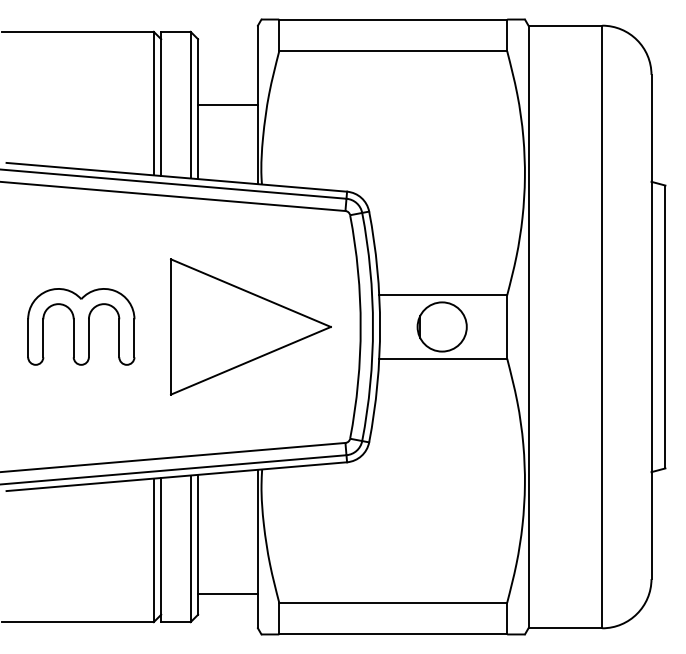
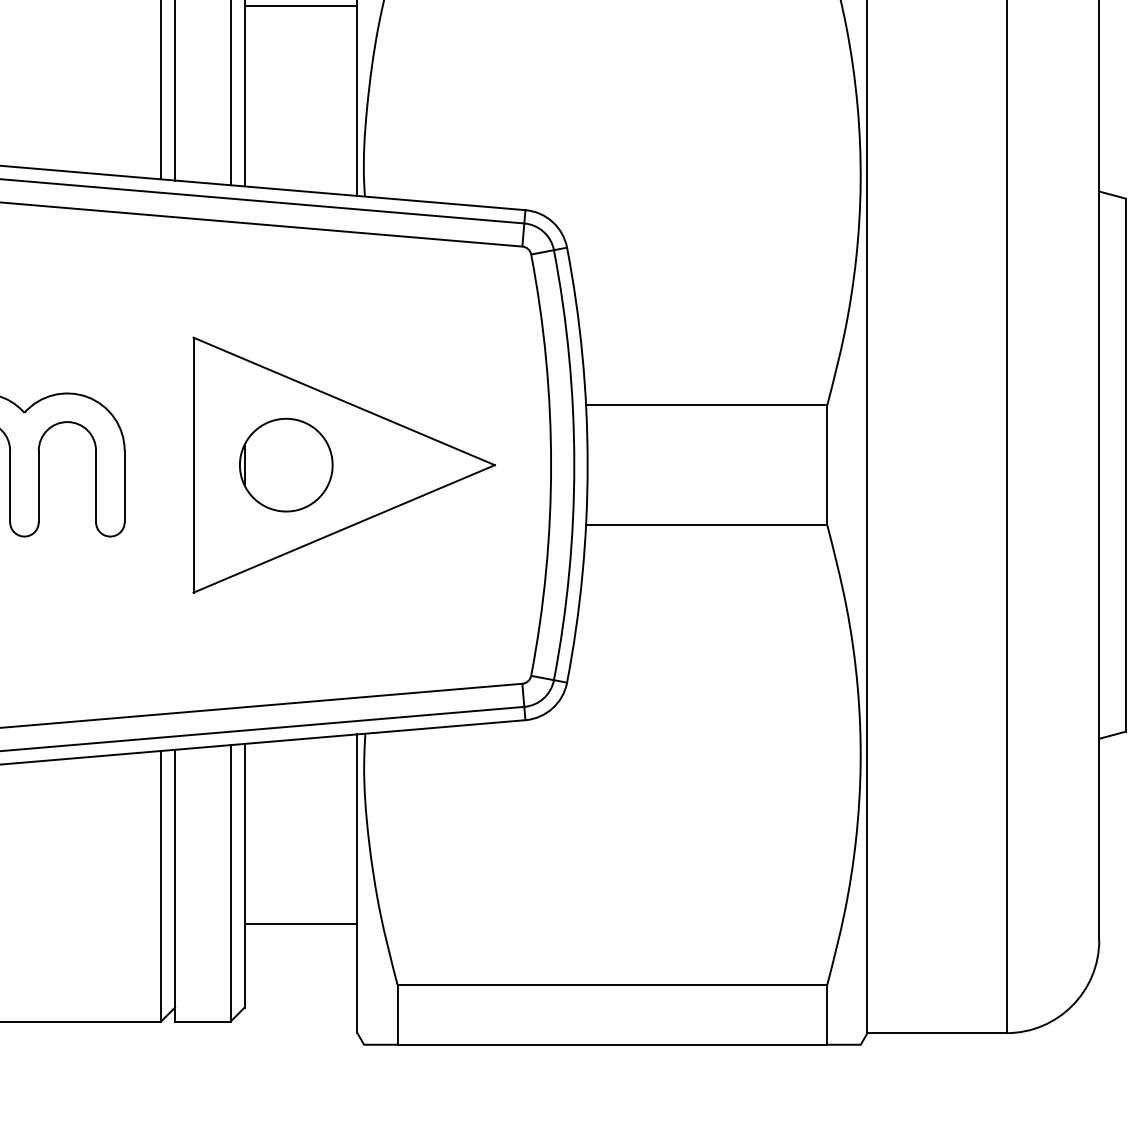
line: (227, 105) -> (300, 6), moved
circle: (441, 326) -> (284, 464), moved
line: (227, 593) -> (300, 924), moved

